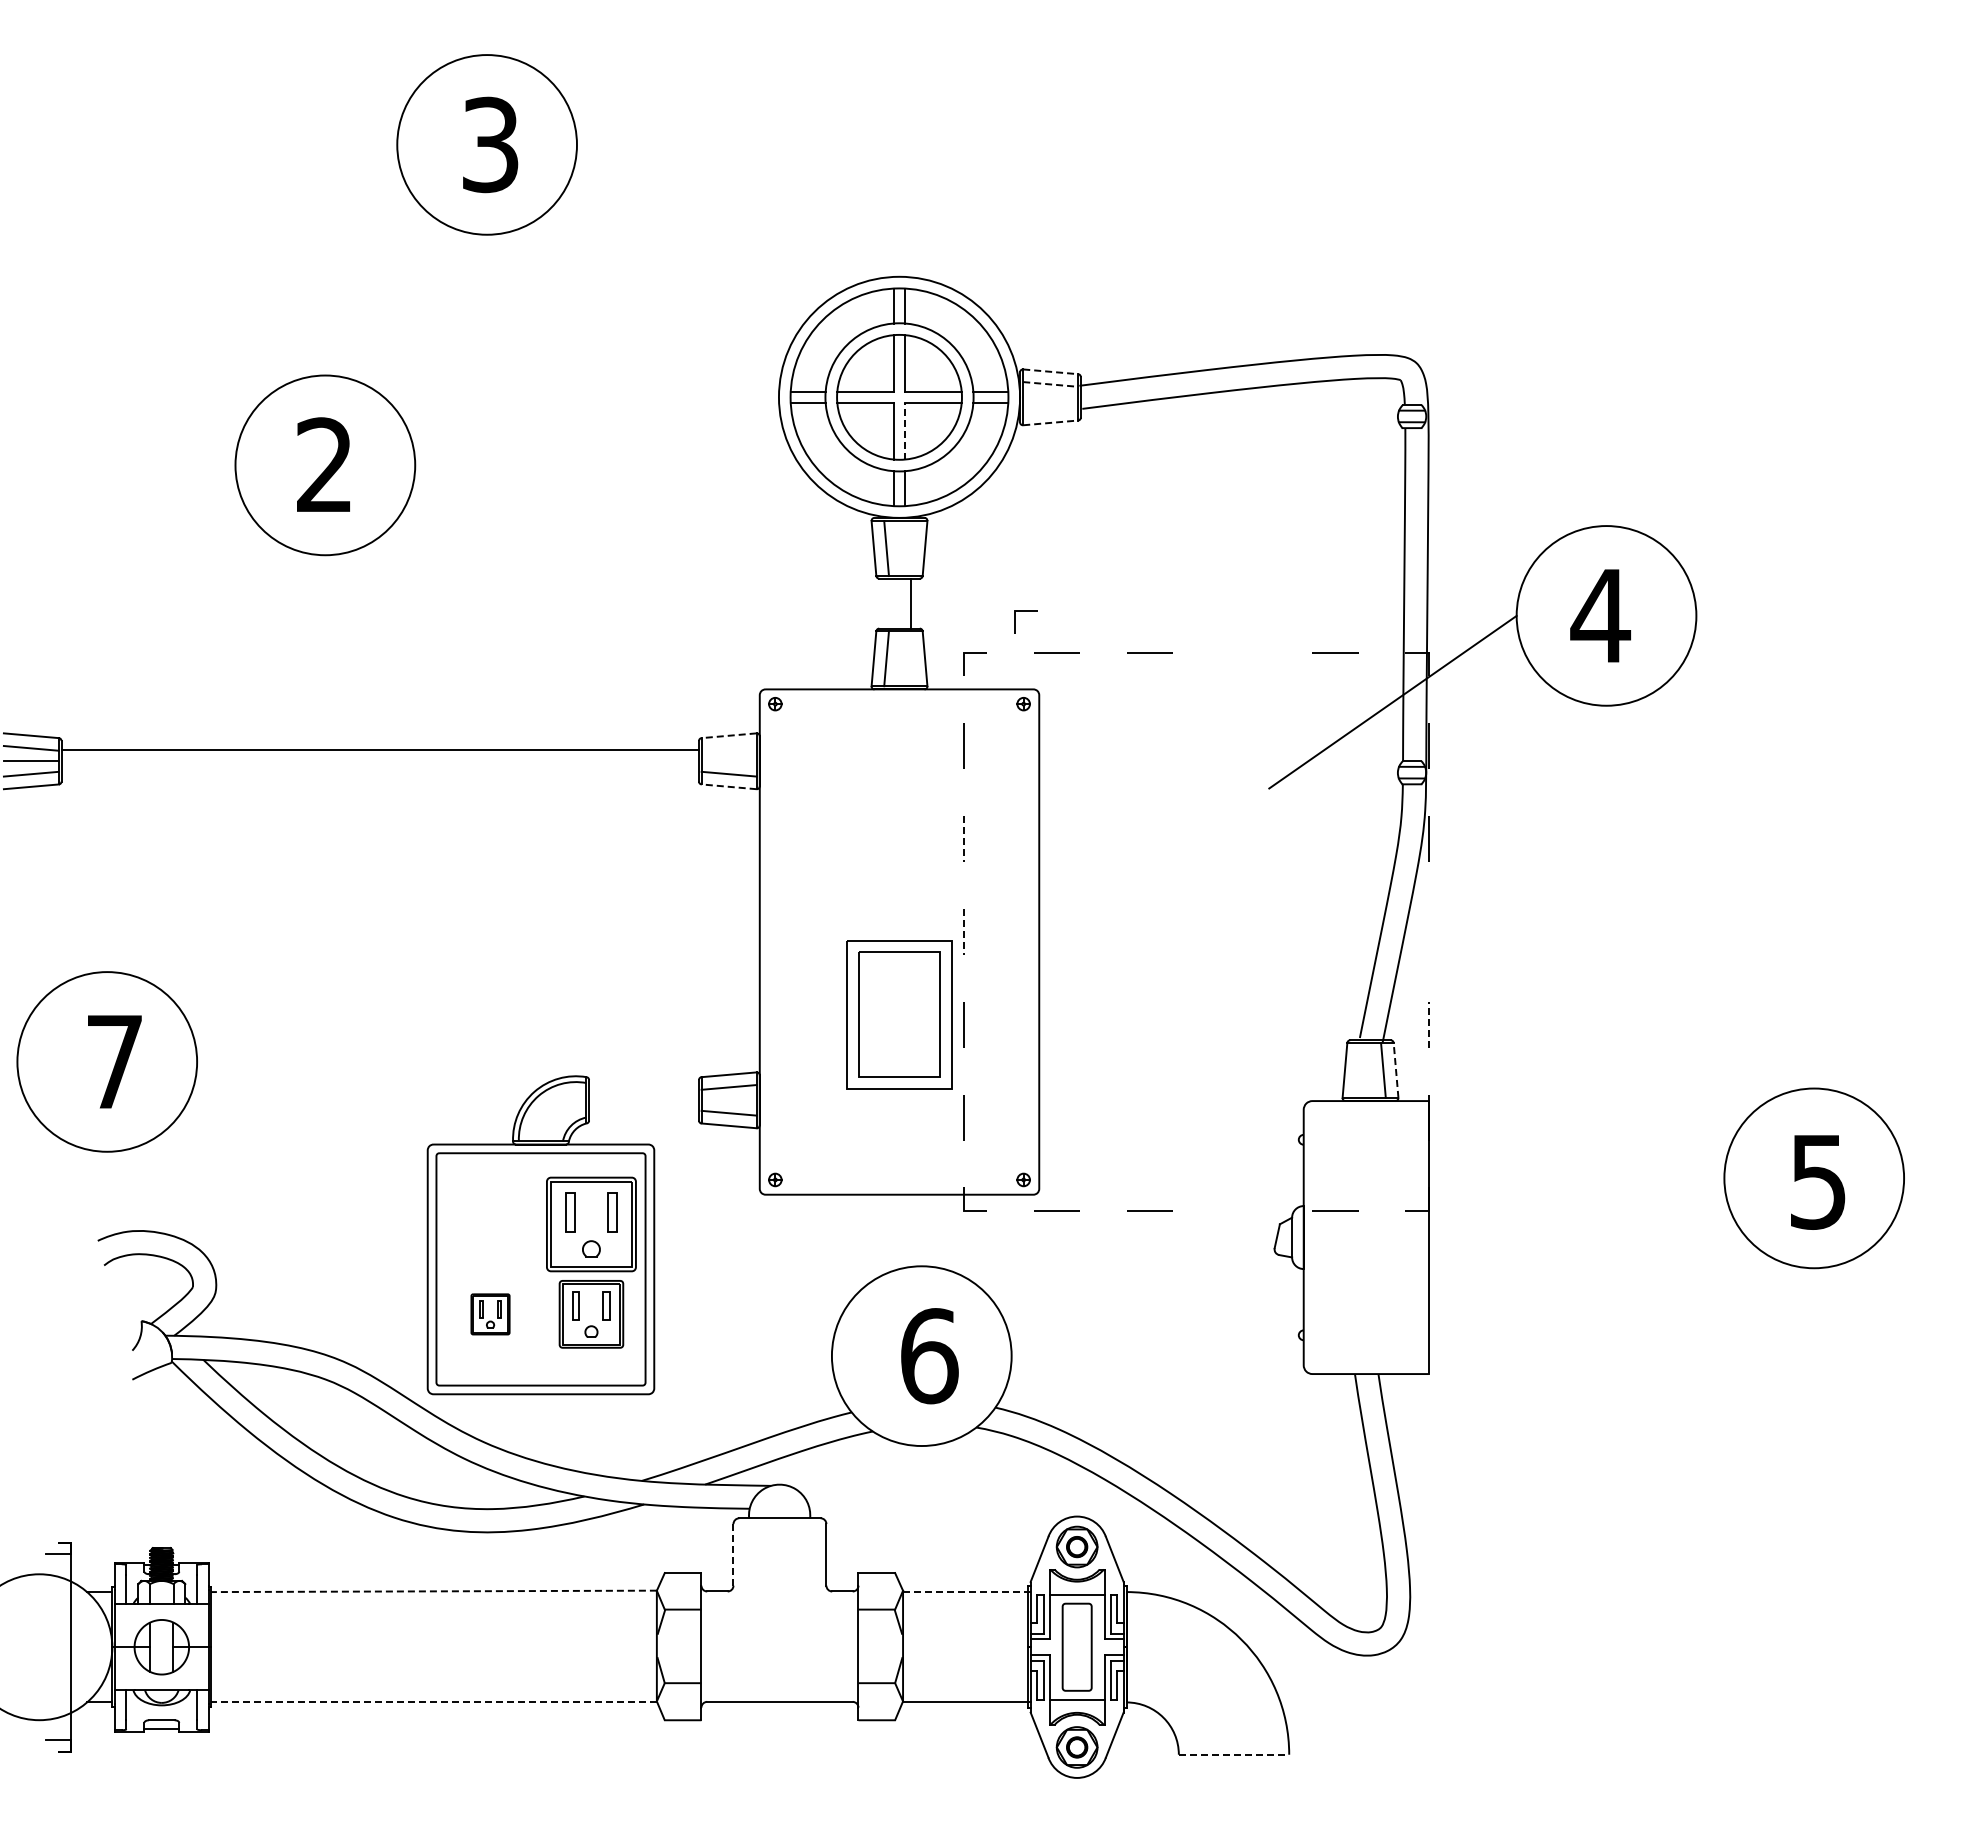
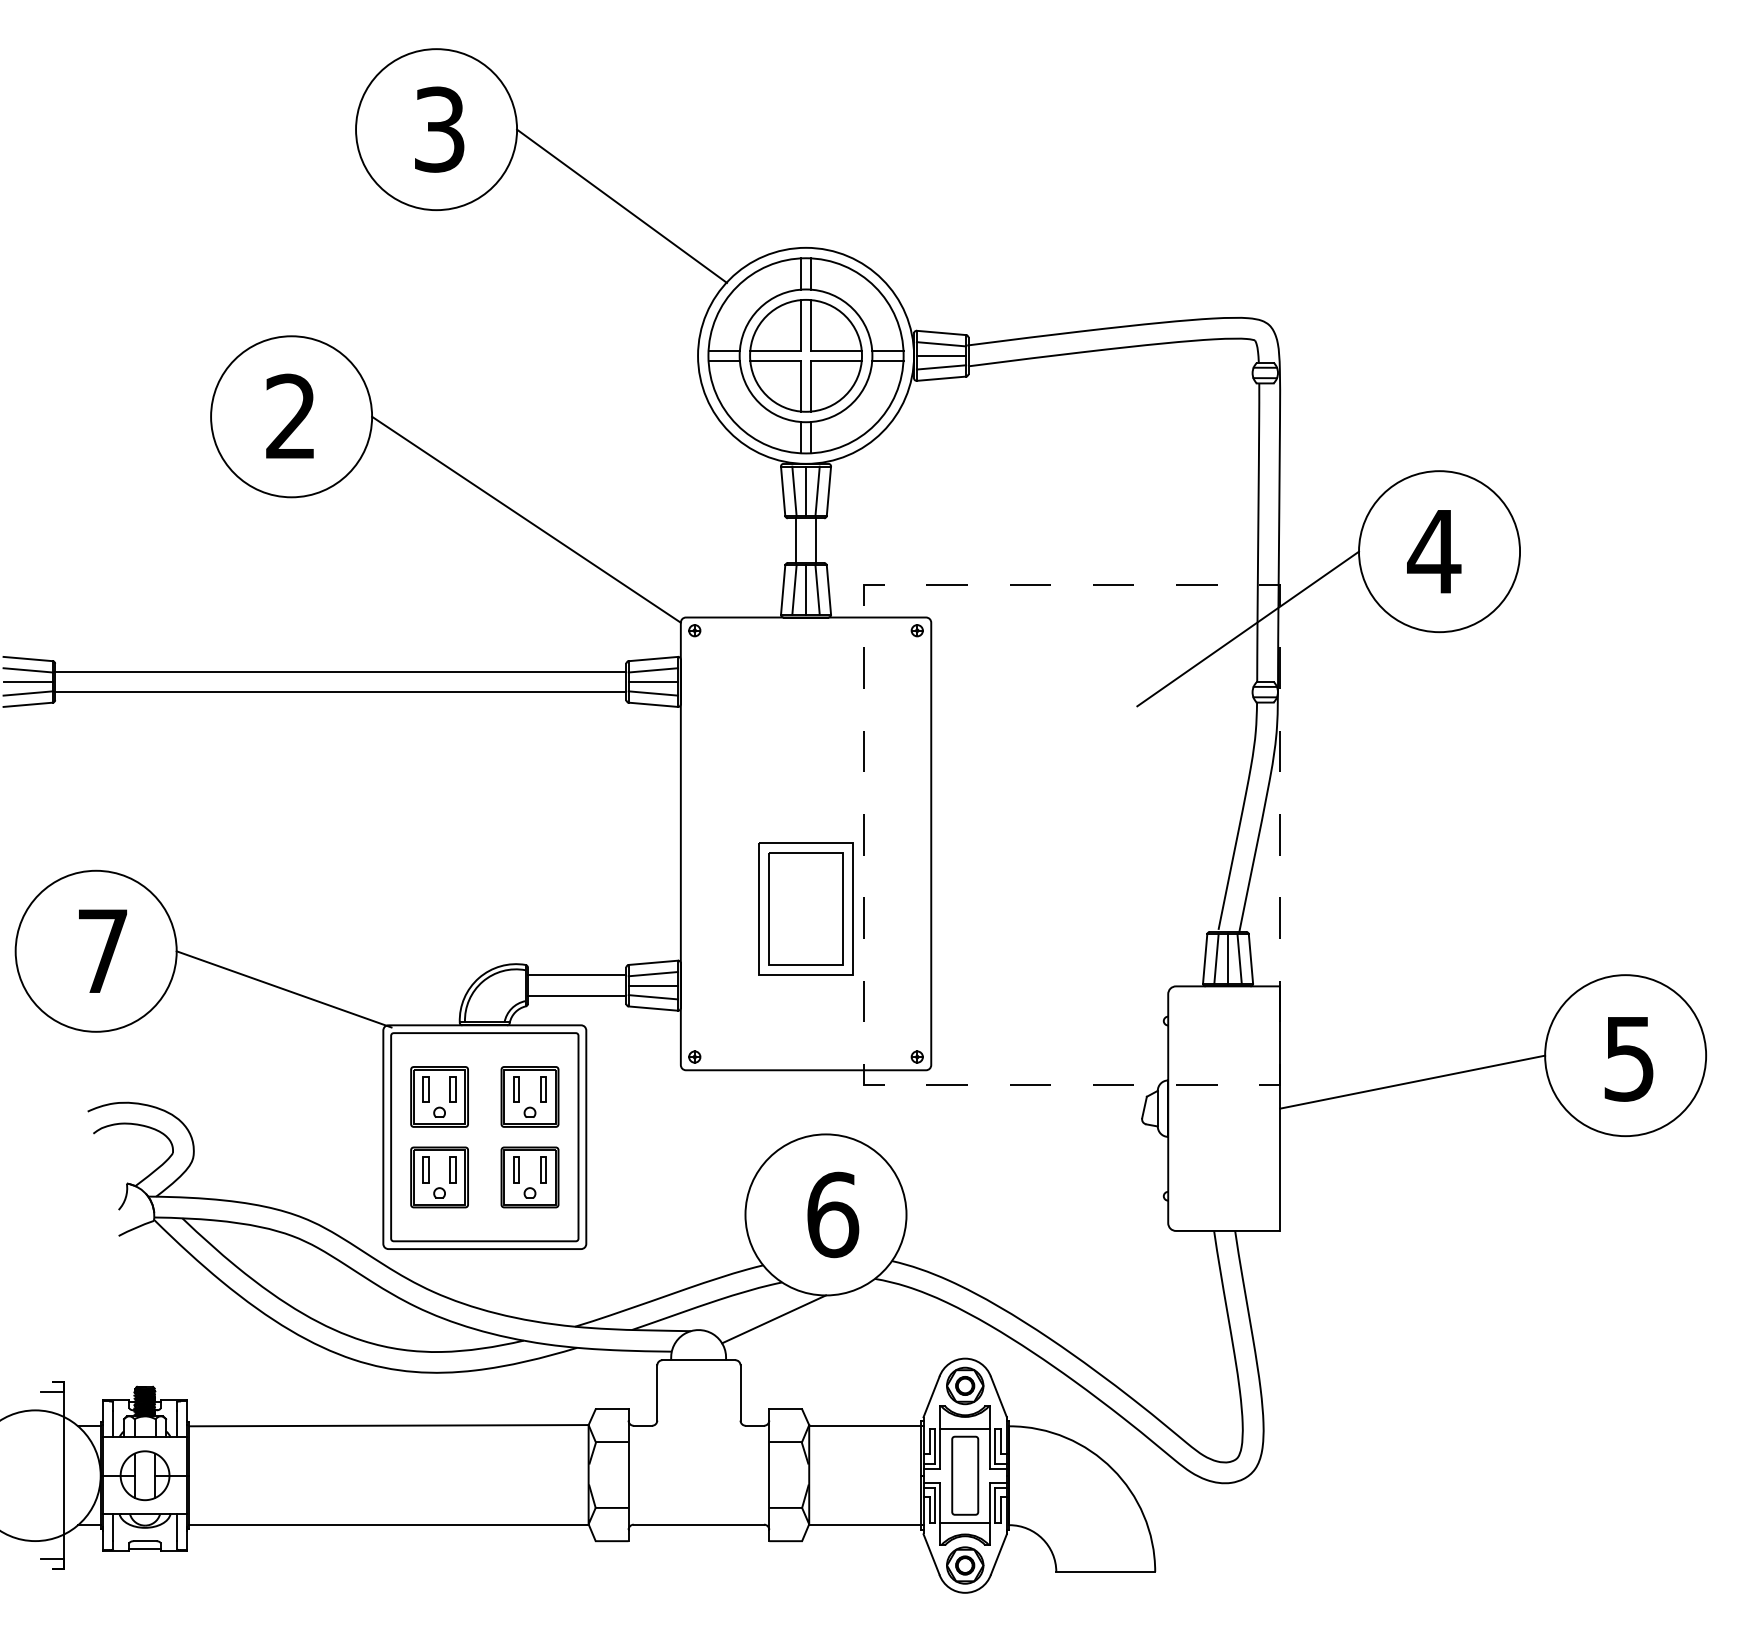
line: (693, 230) -> (621, 206), added
line: (1050, 371) -> (941, 332), dashed -> solid
line: (1050, 384) -> (941, 344), dashed -> solid
line: (1050, 397) -> (941, 355), added
line: (1050, 409) -> (941, 366), added
line: (1050, 422) -> (941, 378), dashed -> solid
line: (905, 430) -> (811, 385), dashed -> solid
line: (899, 548) -> (806, 491), added
line: (912, 548) -> (817, 491), added
line: (587, 580) -> (526, 519), added
line: (887, 603) -> (795, 540), added
line: (1025, 611) -> (918, 547), removed
line: (1242, 652) -> (1113, 584), added
line: (899, 658) -> (806, 589), added
line: (912, 658) -> (817, 589), added
line: (729, 735) -> (653, 658), dashed -> solid
line: (728, 748) -> (652, 670), added
line: (728, 761) -> (652, 682), added
line: (380, 772) -> (341, 691), added
line: (729, 786) -> (653, 704), dashed -> solid
line: (963, 839) -> (863, 752), dashed -> solid
line: (1428, 931) -> (1280, 834), added
line: (963, 932) -> (863, 835), dashed -> solid
line: (1428, 1024) -> (1280, 917), dashed -> solid
line: (1357, 1069) -> (1216, 958), added
line: (1370, 1069) -> (1228, 958), added
line: (1396, 1070) -> (1251, 958), dashed -> solid
line: (644, 1088) -> (577, 975), added
line: (728, 1100) -> (652, 985), added
line: (316, 1103) -> (283, 988), added
line: (644, 1111) -> (577, 995), added
line: (1576, 1207) -> (1412, 1081), added
line: (1242, 1210) -> (1113, 1084), added
part: (490, 1224) -> (439, 1096), added
part: (591, 1224) -> (530, 1096), size x0.71
part: (490, 1314) -> (439, 1177), size x1.67
line: (863, 1472) -> (773, 1319), added
line: (733, 1554) -> (657, 1392), dashed -> solid
line: (434, 1591) -> (389, 1425), dashed -> solid
line: (966, 1592) -> (866, 1426), dashed -> solid
line: (434, 1702) -> (389, 1525), dashed -> solid
line: (1234, 1754) -> (1106, 1571), dashed -> solid

